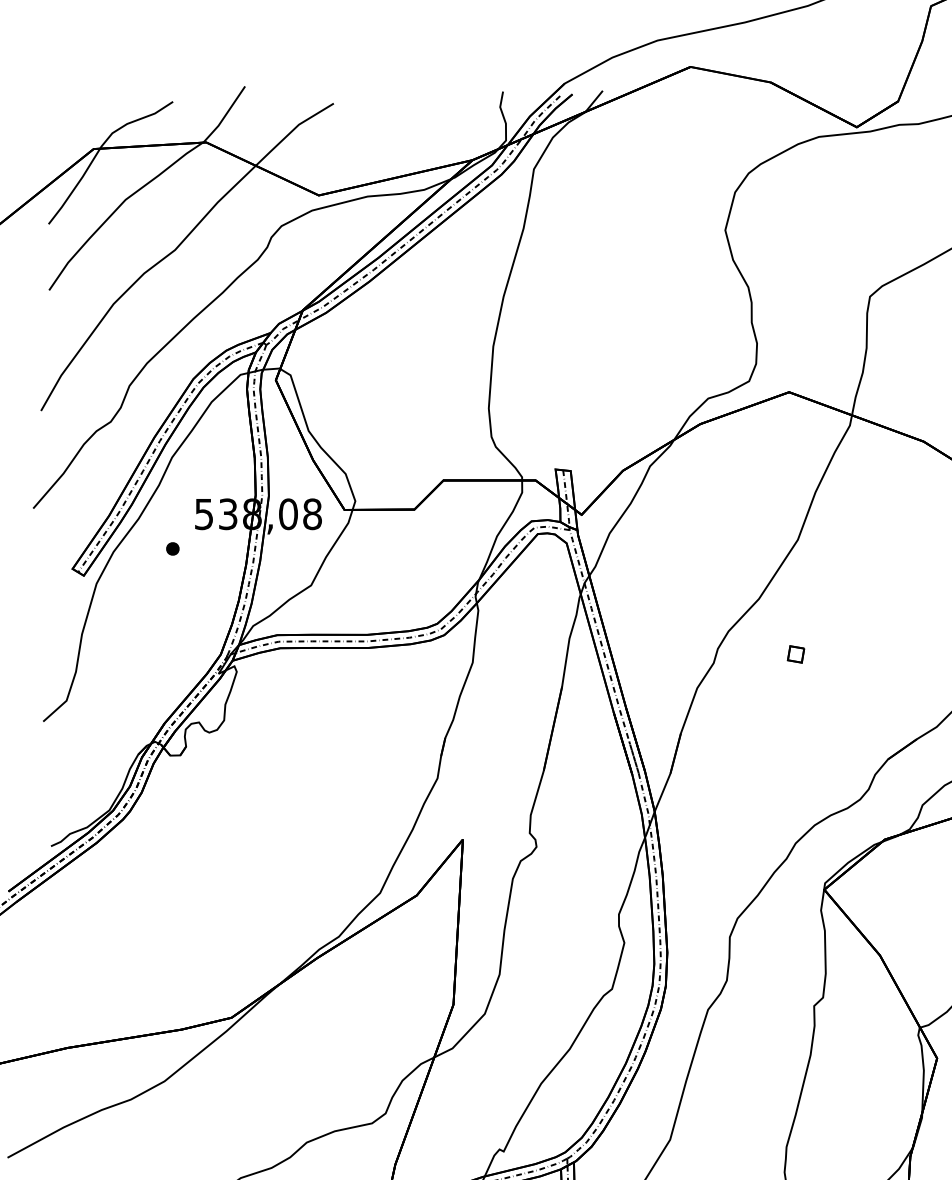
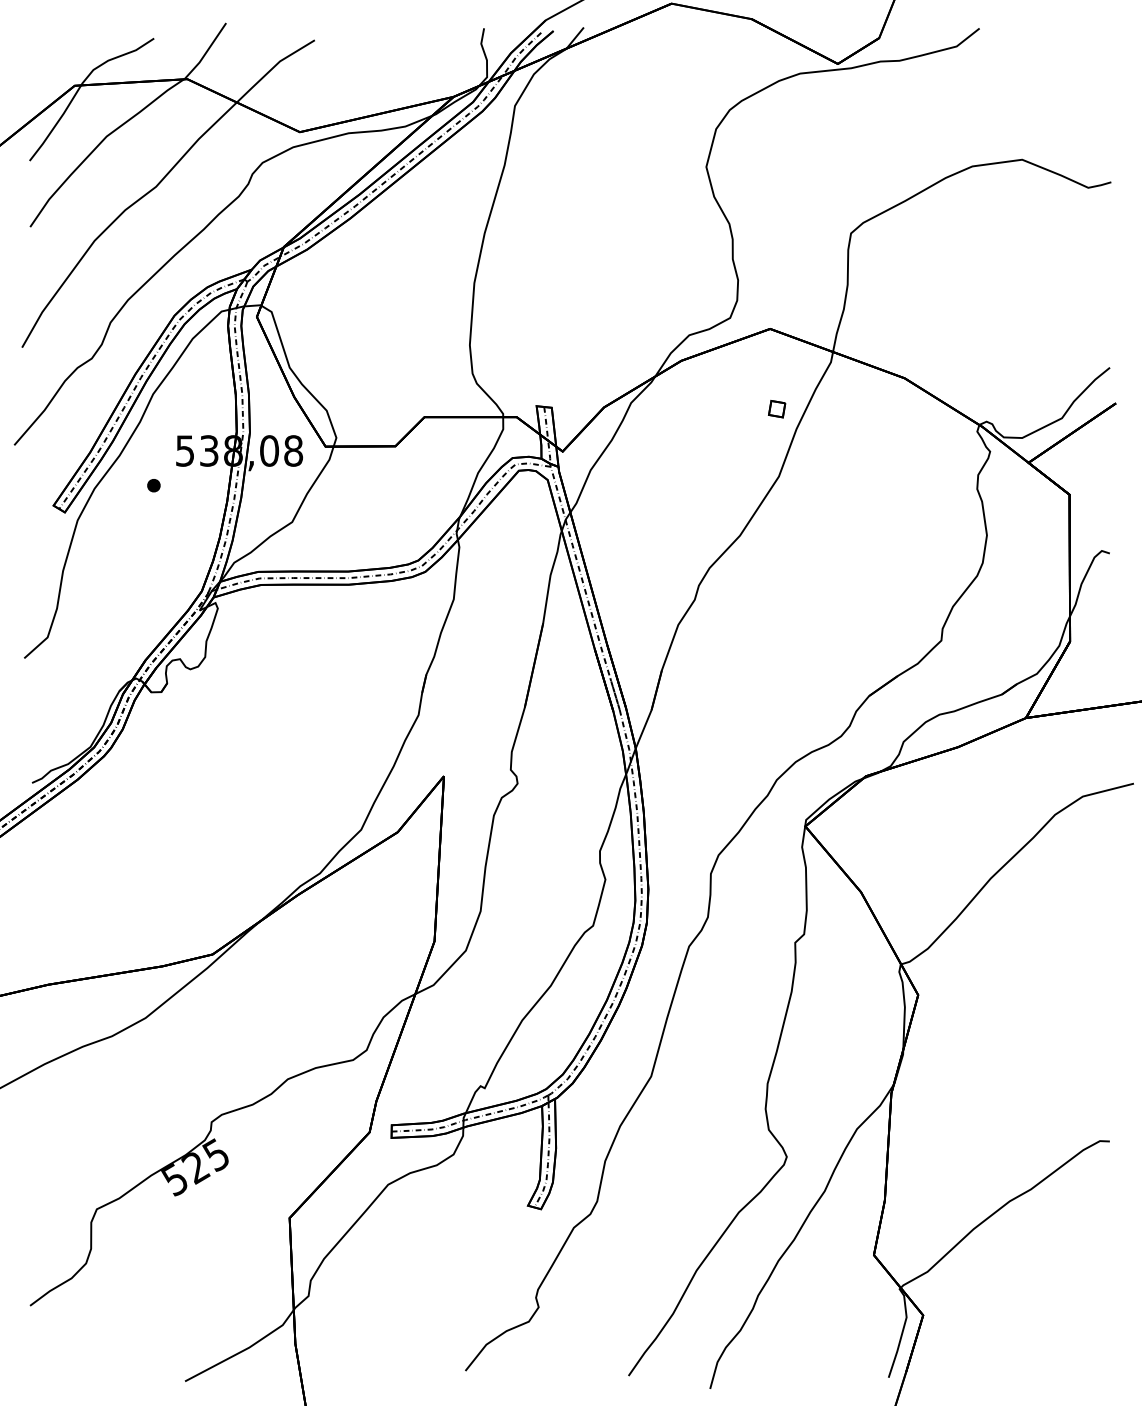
part: (796, 654) -> (777, 409), moved

